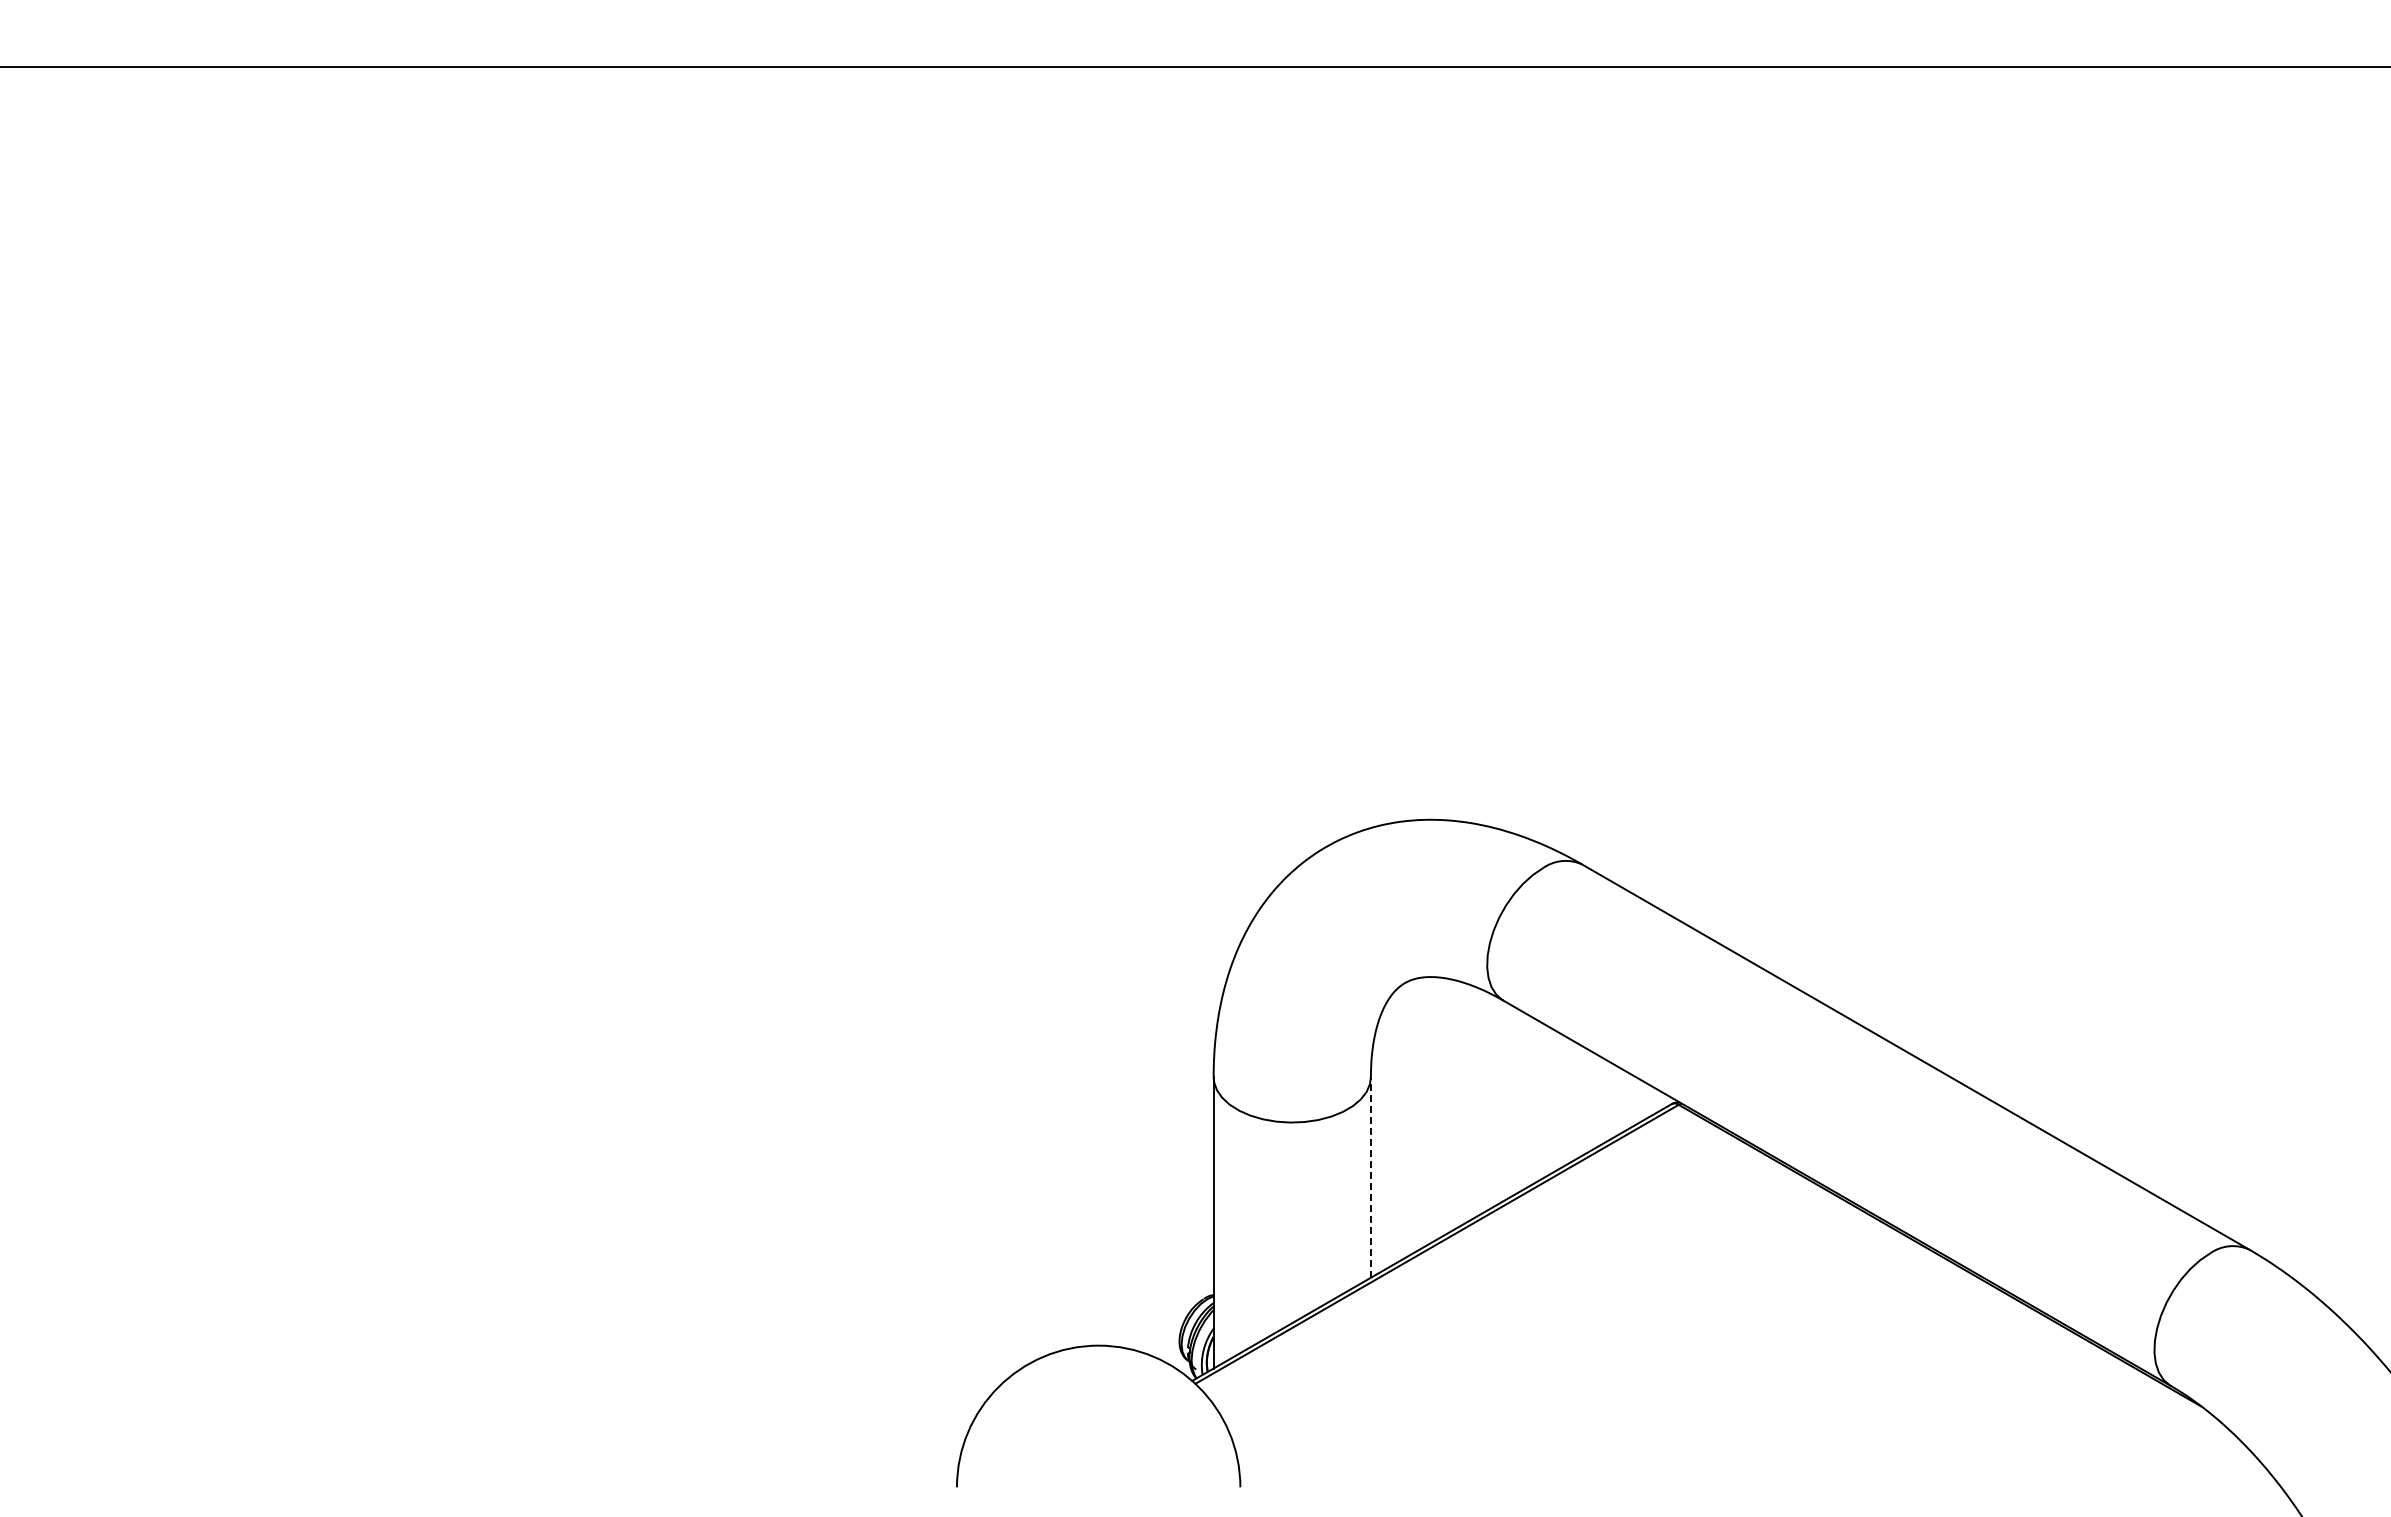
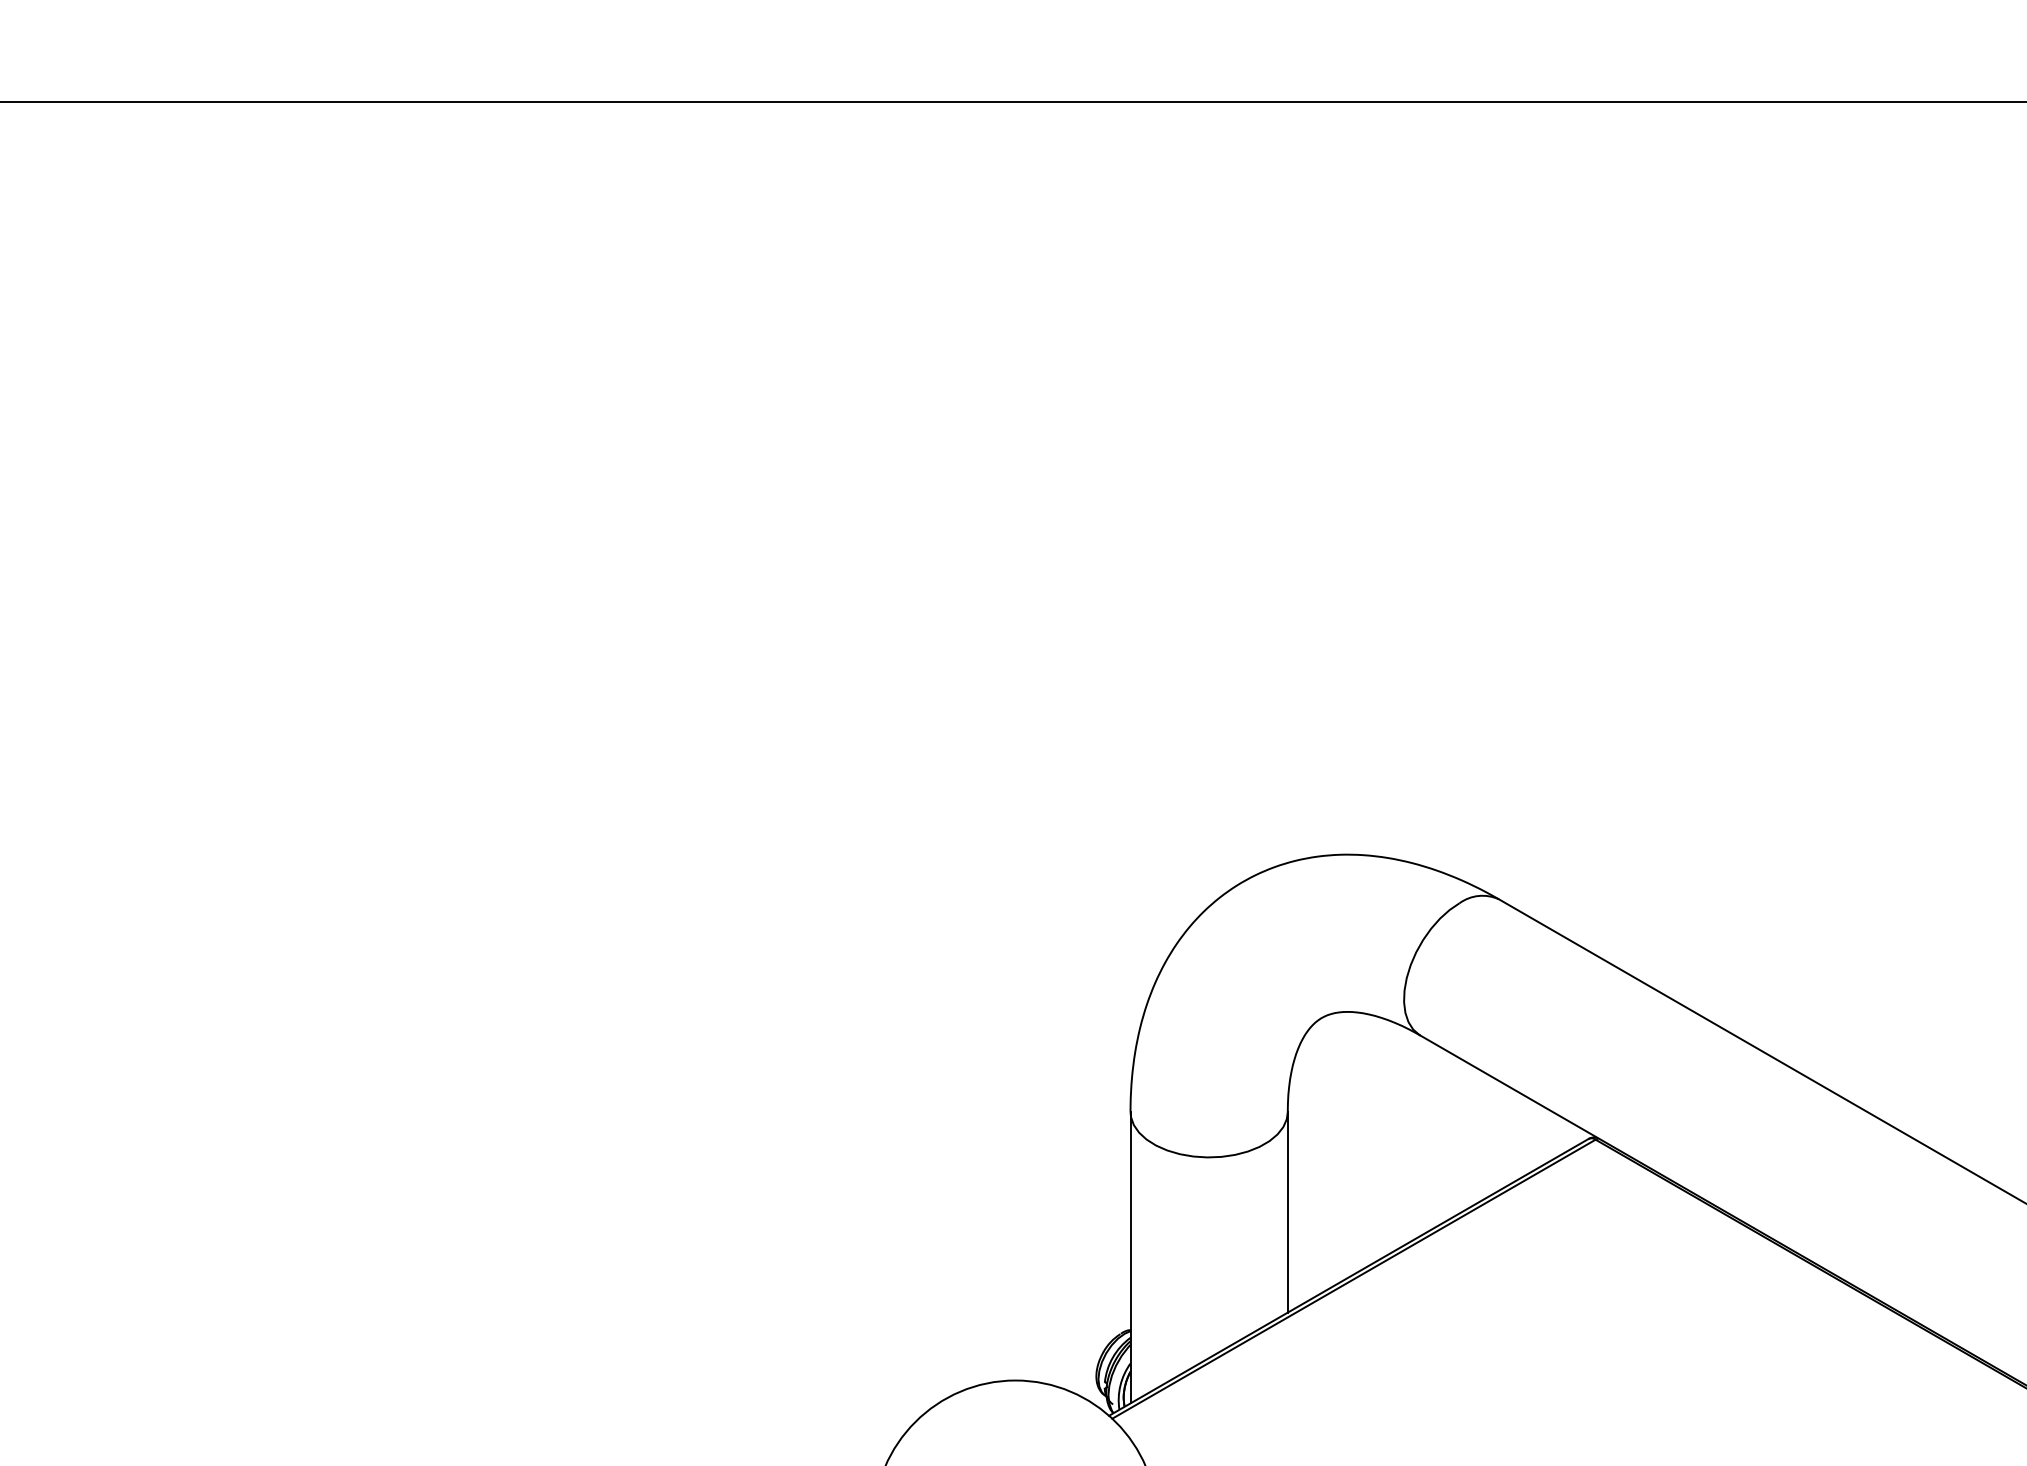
line: (1370, 1176) -> (1287, 1211), dashed -> solid

